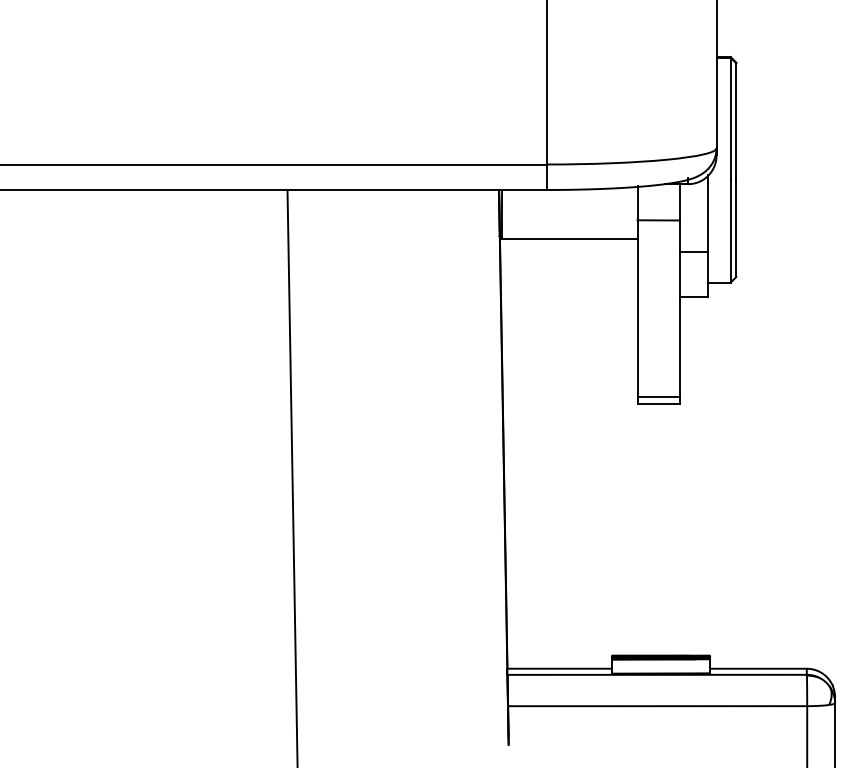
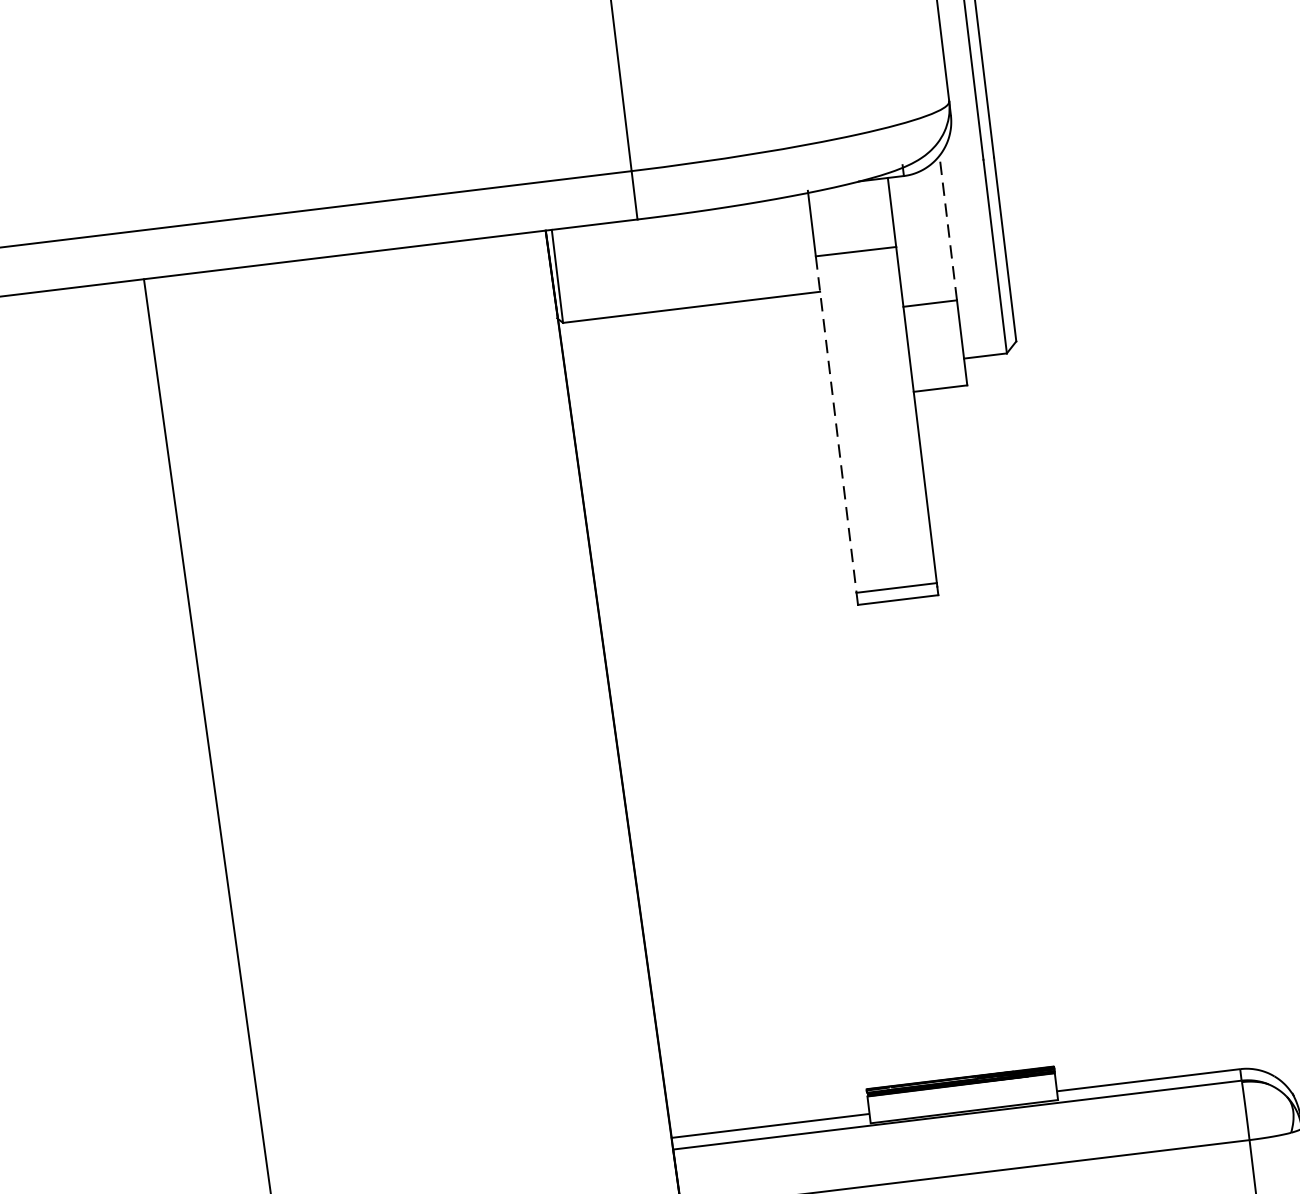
line: (708, 213) -> (948, 227), solid -> dashed
line: (637, 308) -> (835, 423), solid -> dashed

